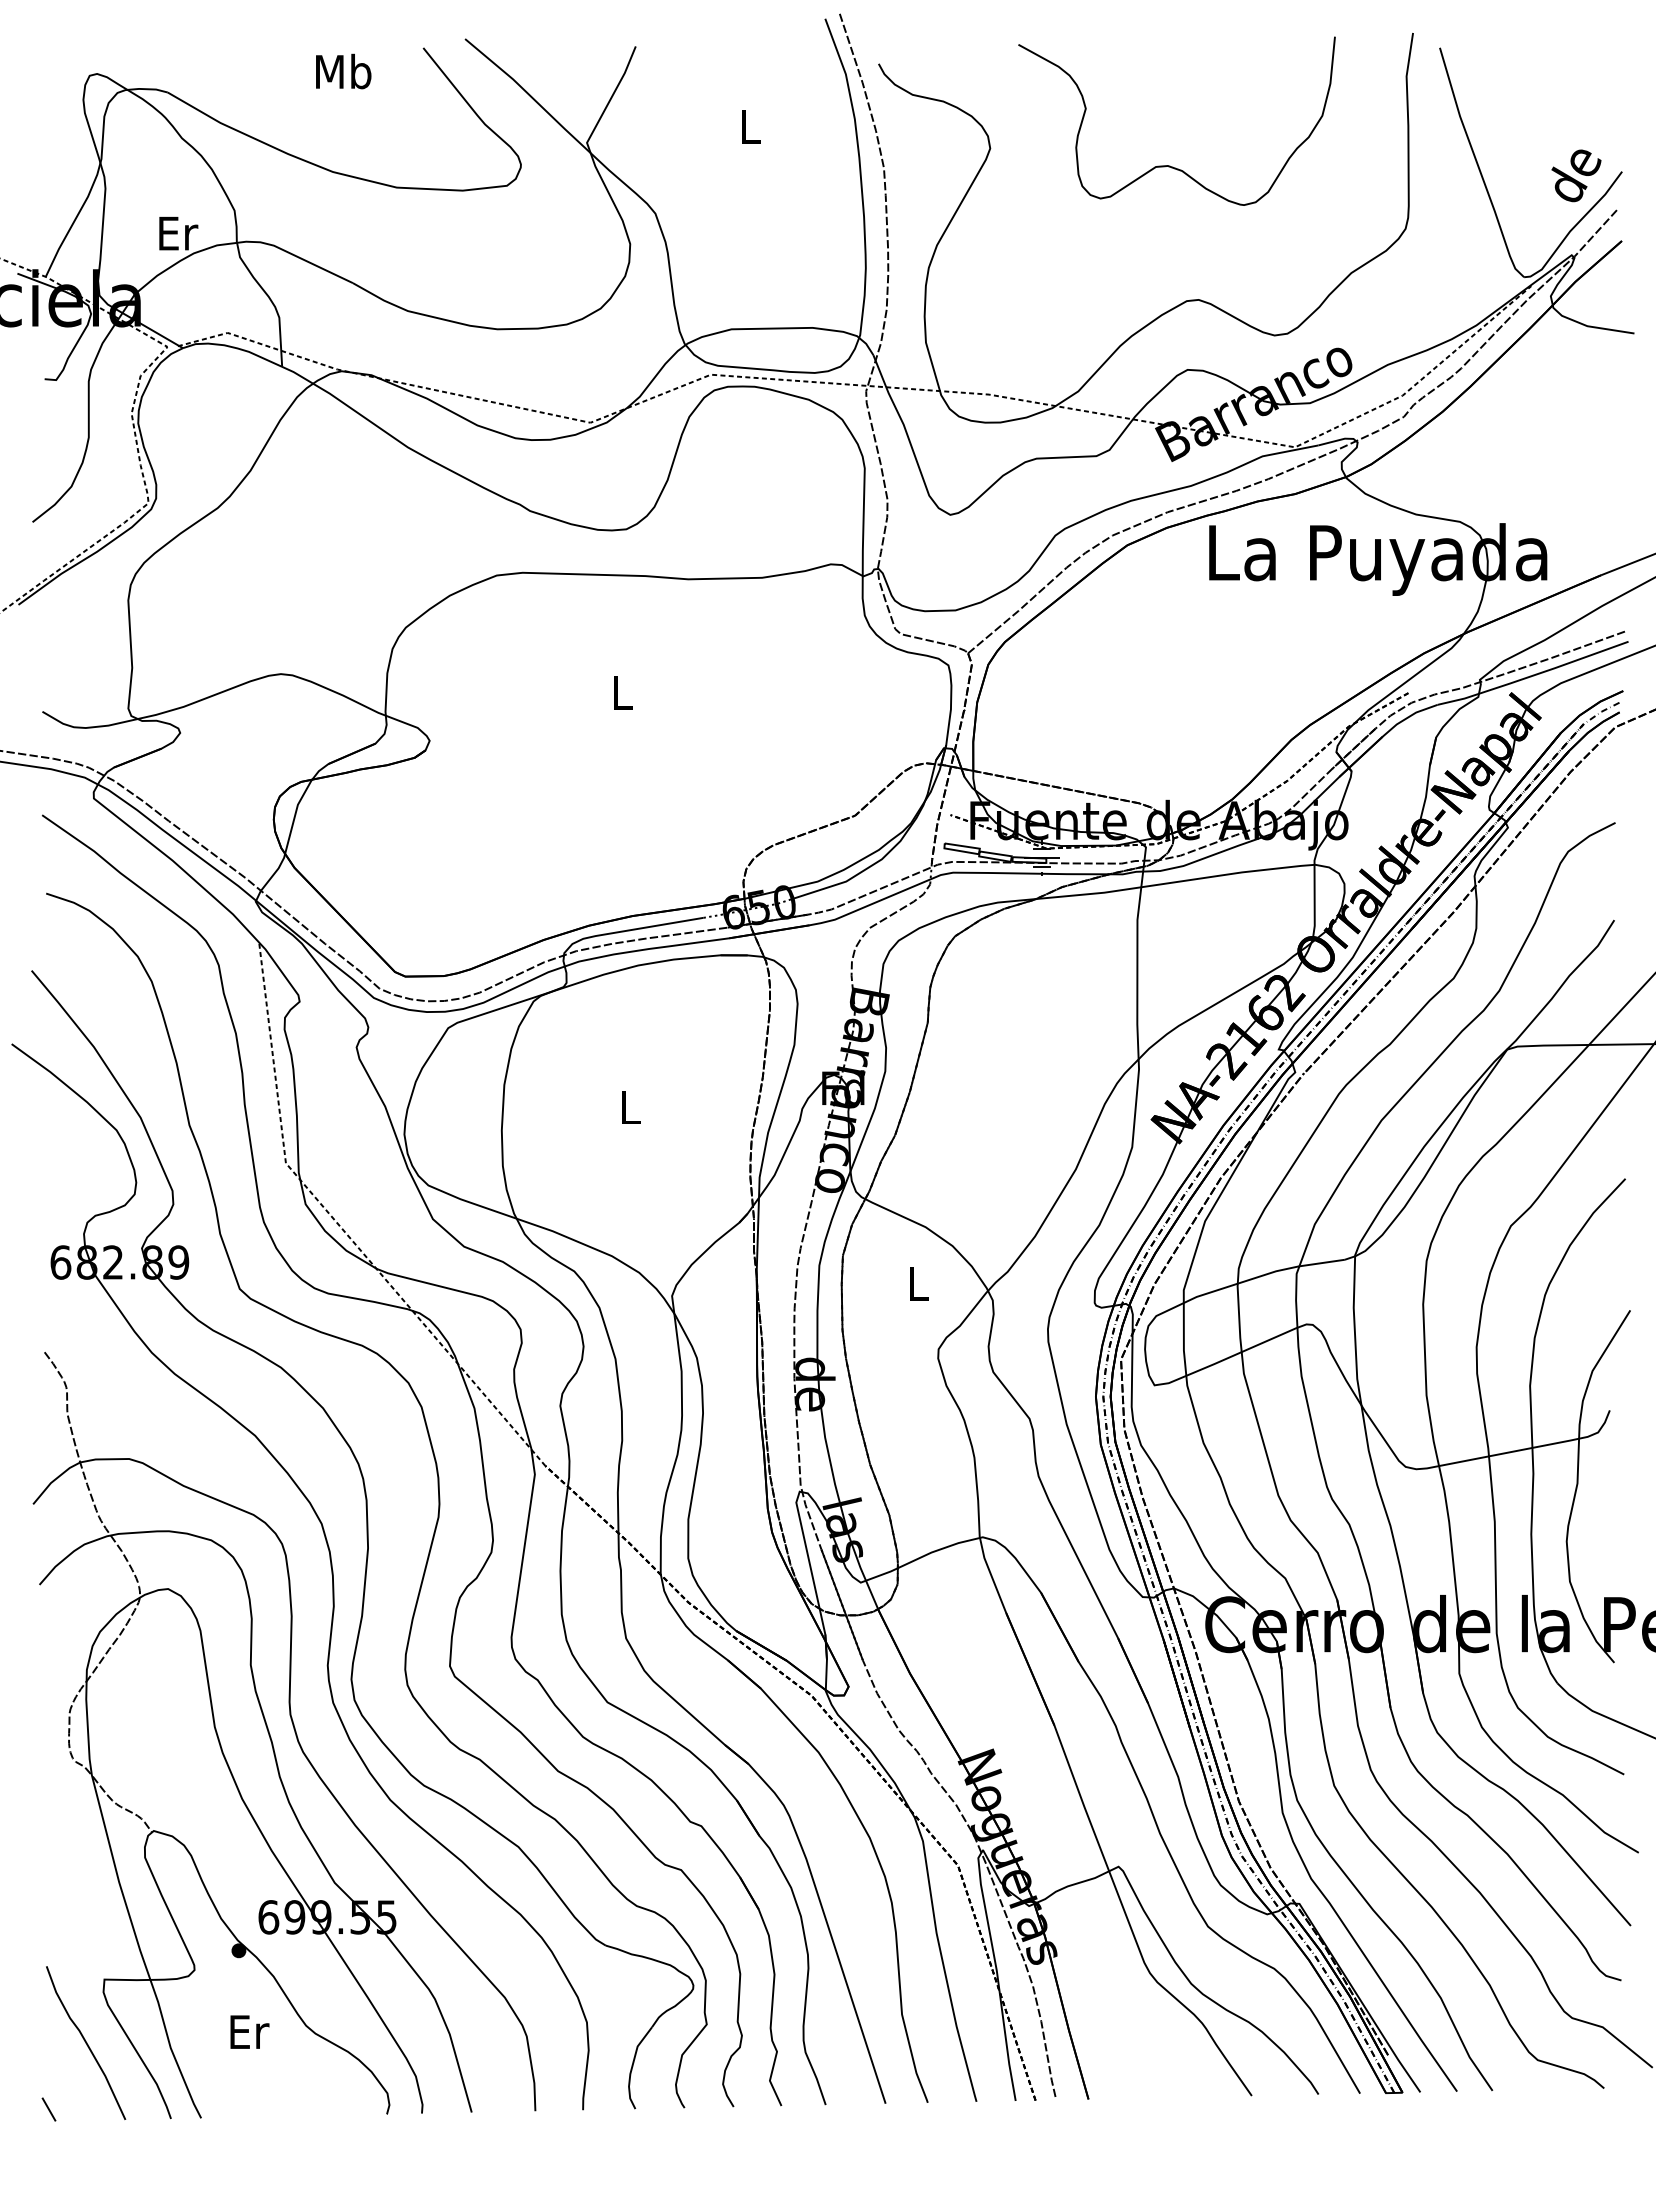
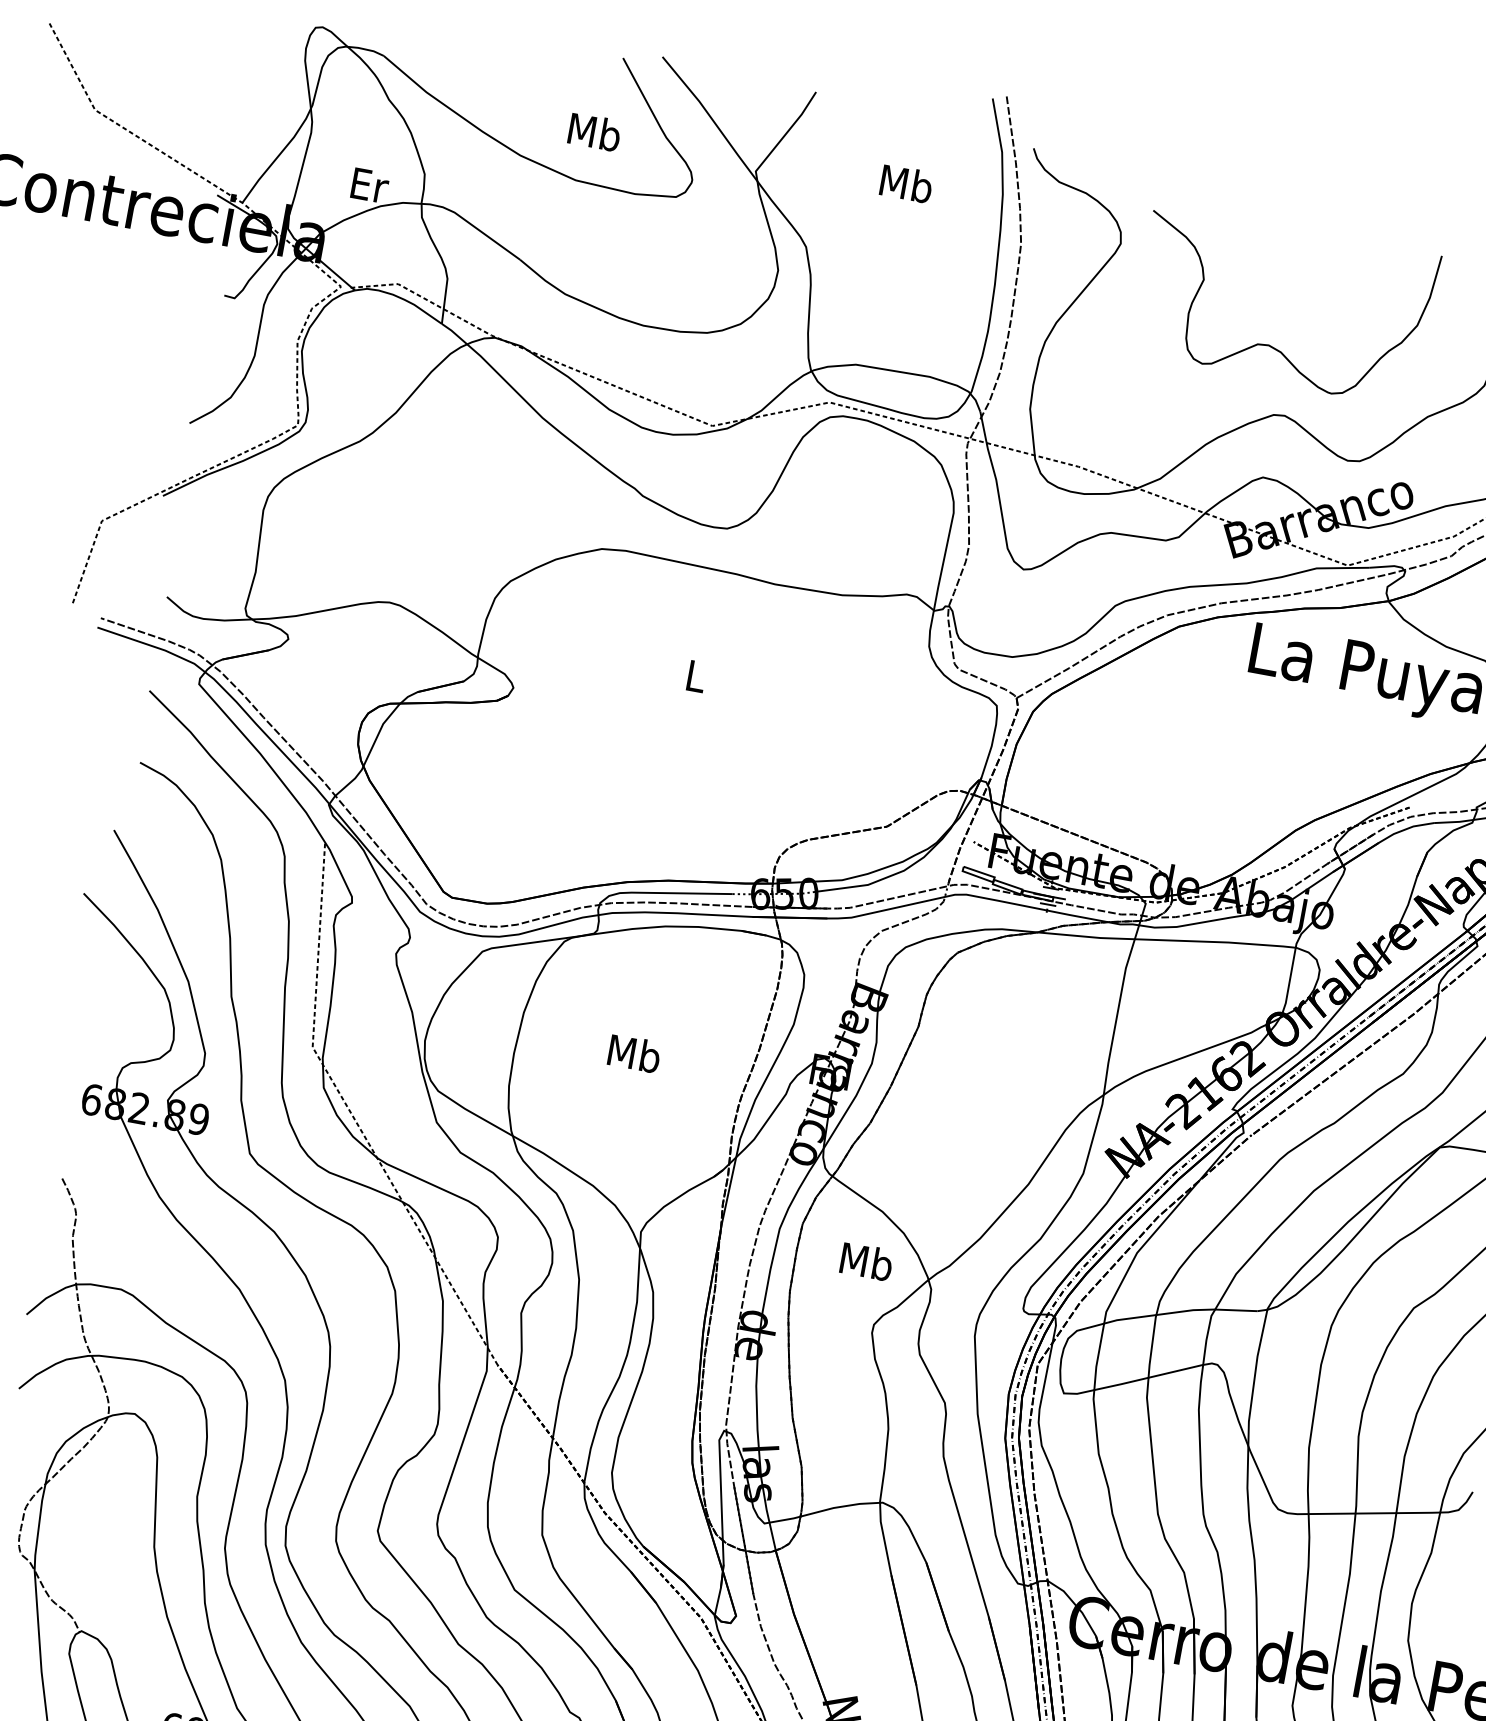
text: (343, 71) -> (594, 132), moved
text: (749, 126) -> (906, 183), L -> Mb
curve: (1170, 165) -> (1271, 345), moved
text: (630, 1106) -> (634, 1053), L -> Mb
text: (918, 1283) -> (866, 1261), L -> Mb

